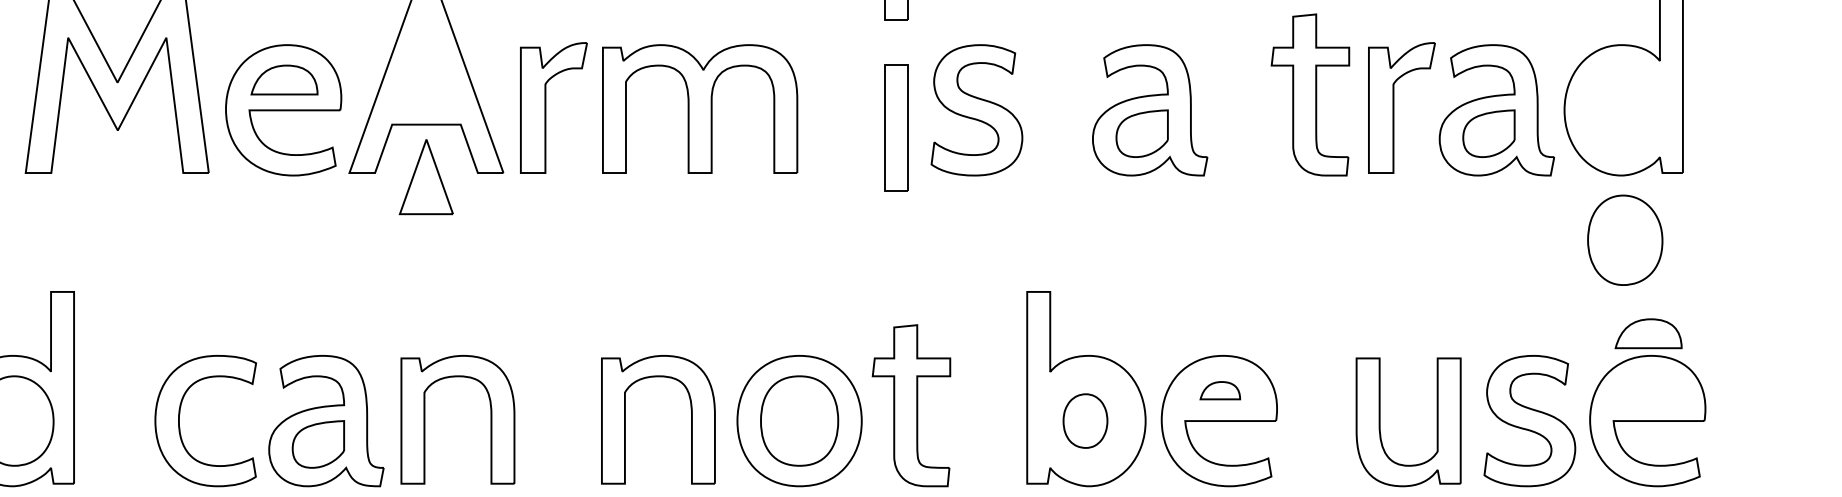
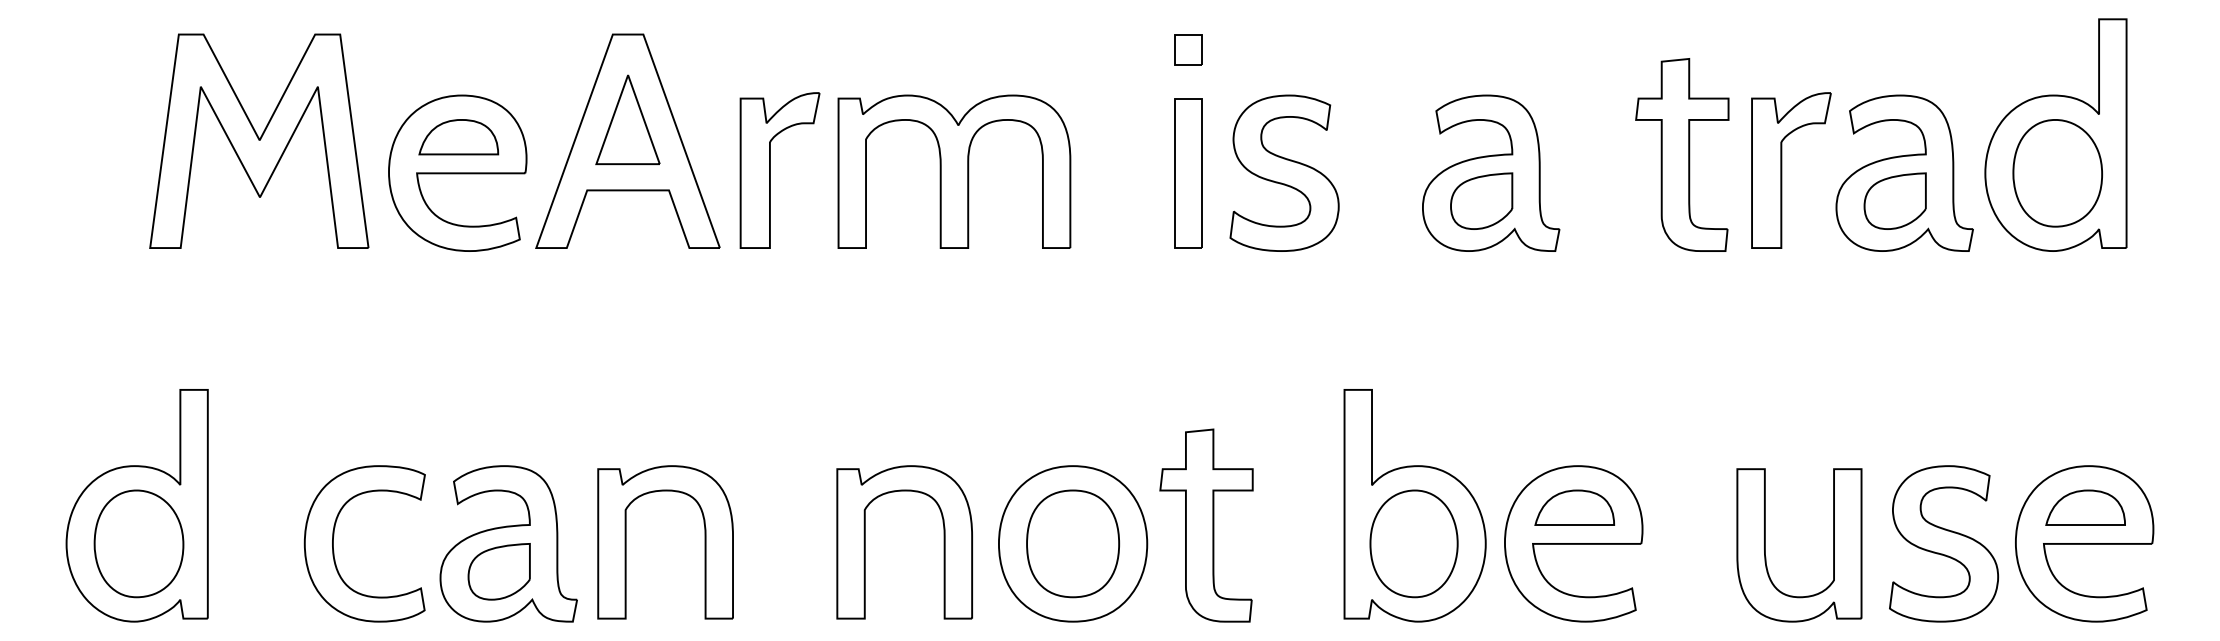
part: (896, 128) -> (1188, 173), moved
part: (425, 176) -> (627, 119), moved
part: (1625, 240) -> (2057, 173), moved
part: (1648, 333) -> (2085, 507), moved
part: (1220, 390) -> (1574, 507), size x1.67
part: (1085, 420) -> (1413, 543), size x1.67

